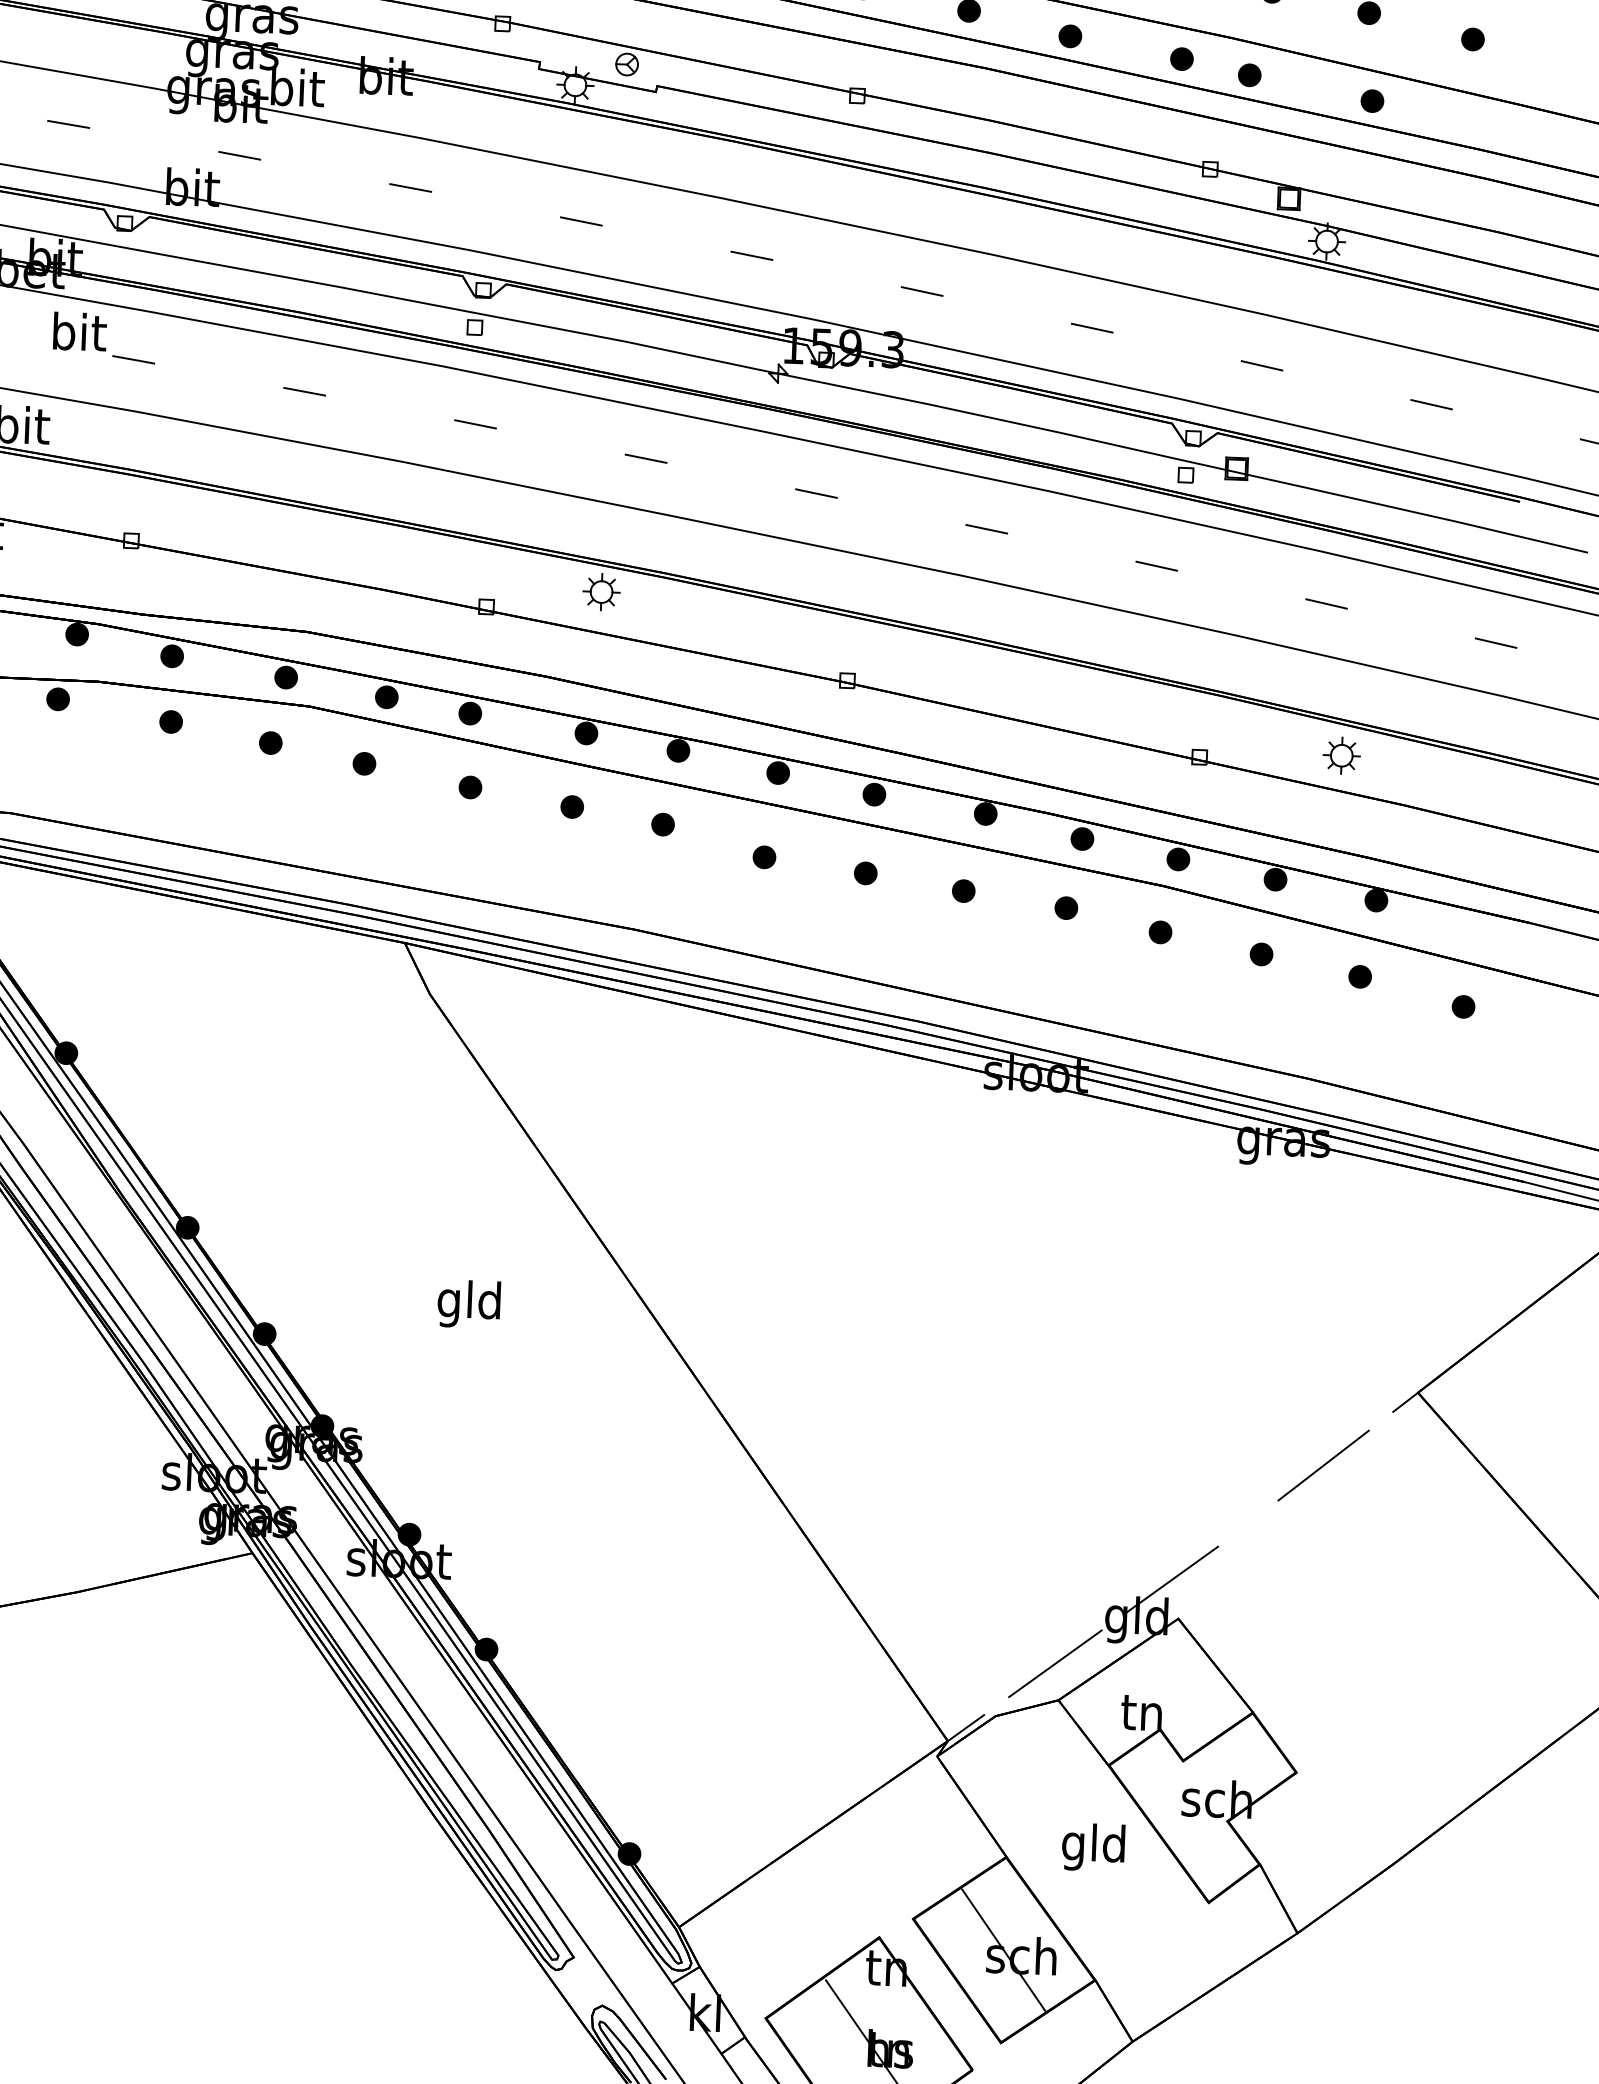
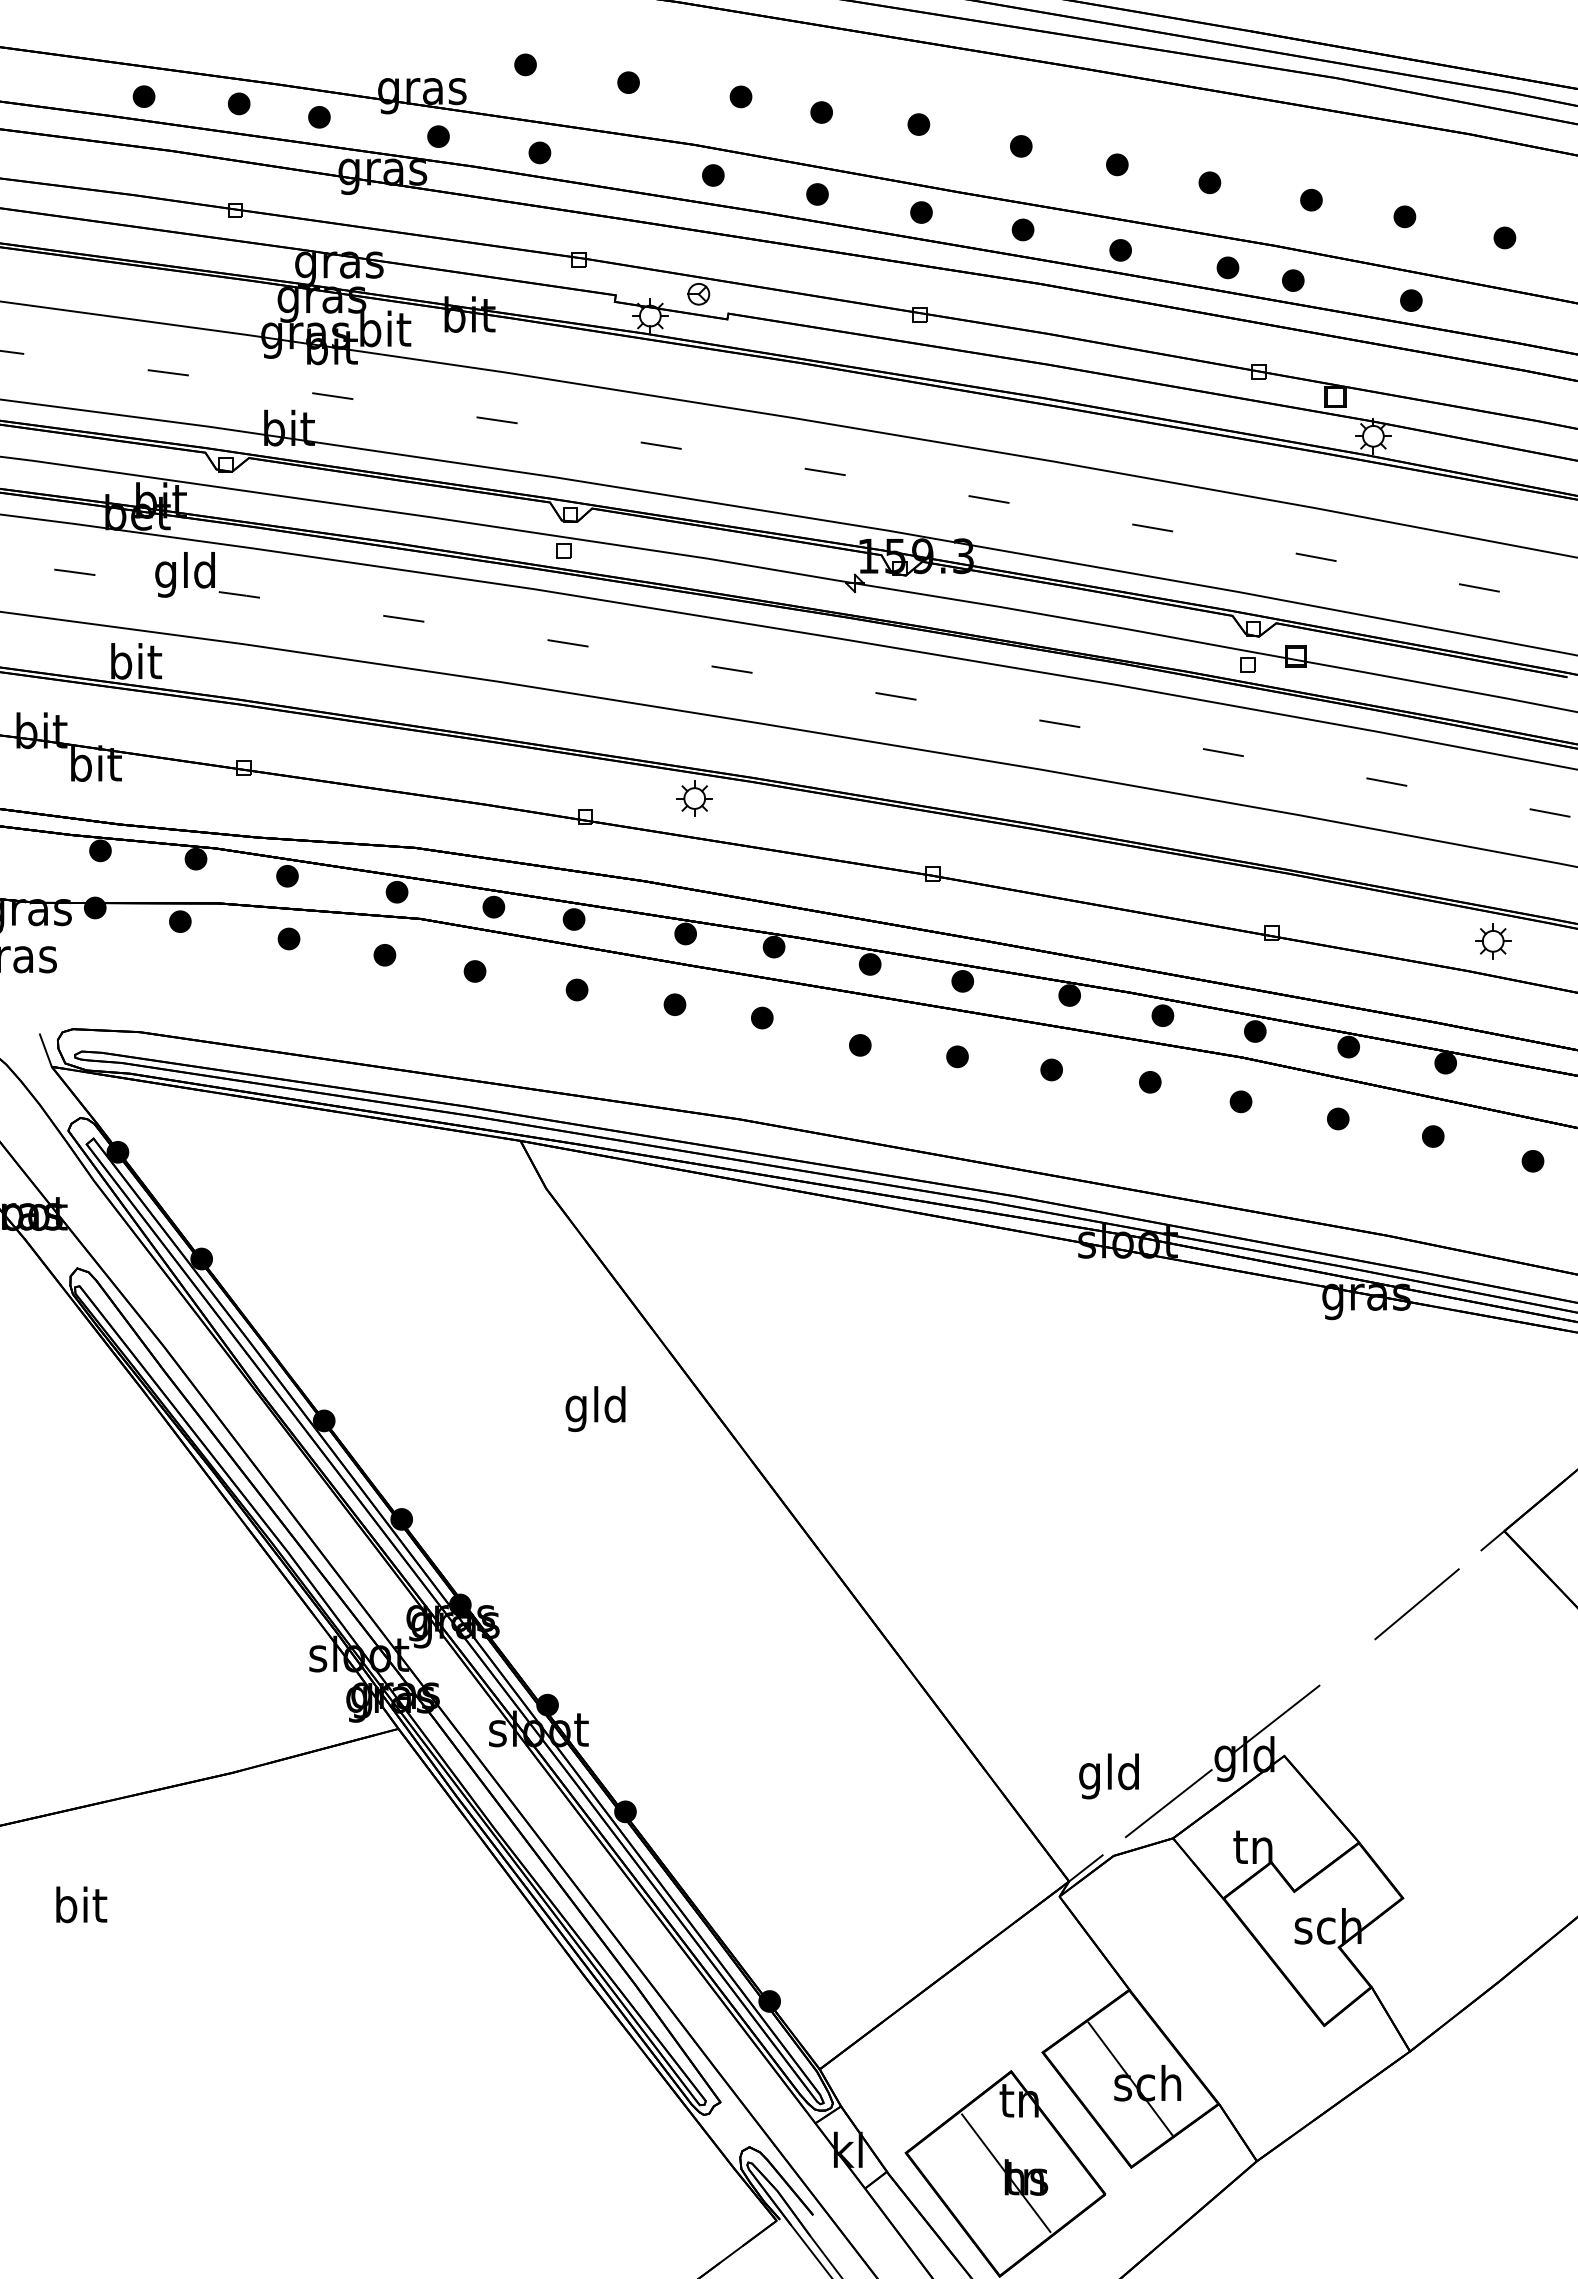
text: (77, 336) -> (184, 574), bit -> gld
part: (1342, 755) -> (1493, 941), moved
text: (469, 1303) -> (595, 1408), moved
text: (1092, 1847) -> (1108, 1776), moved

